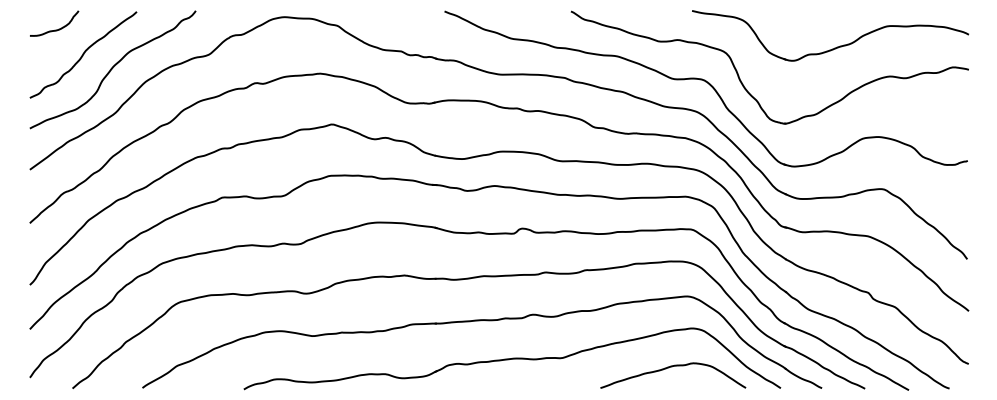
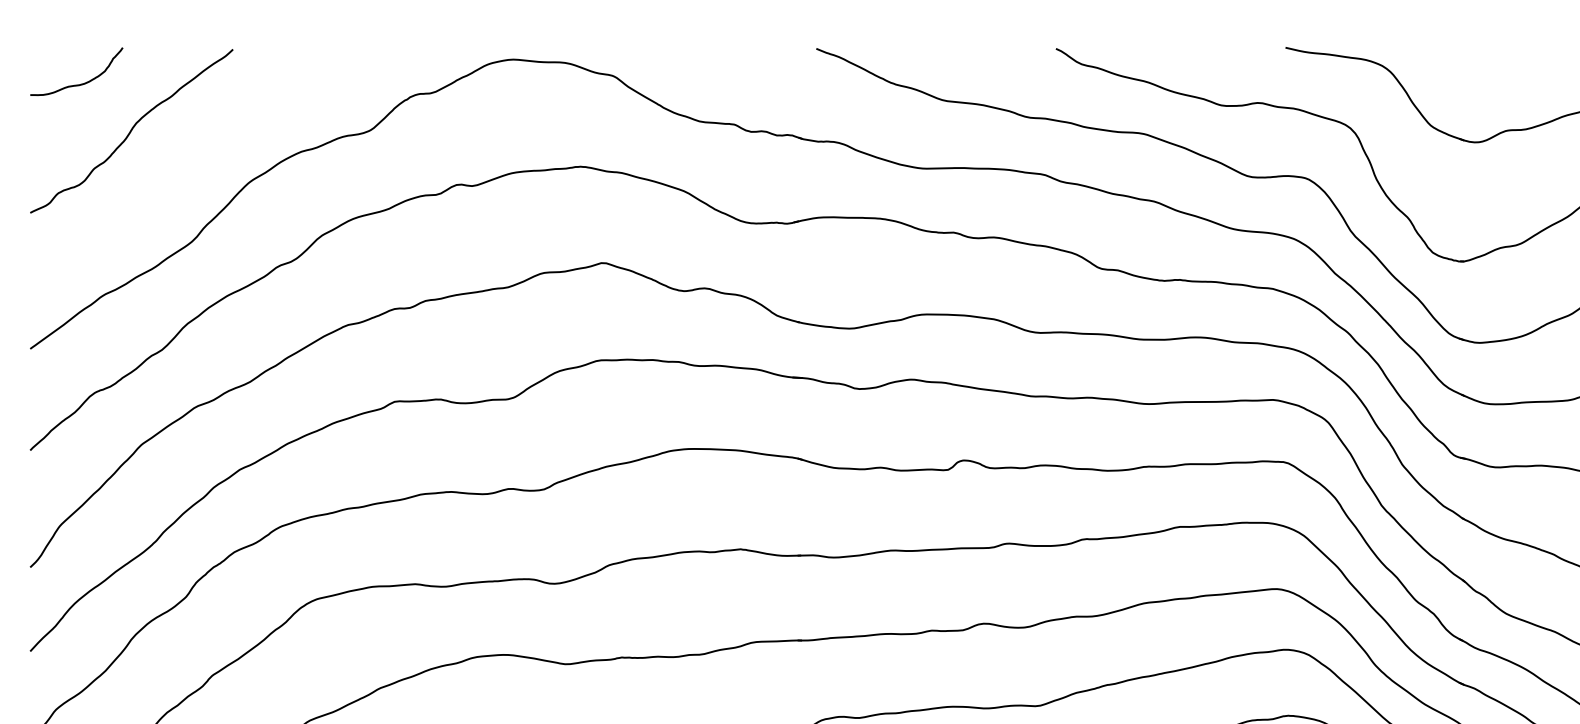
curve: (112, 69) -> (186, 158), removed

